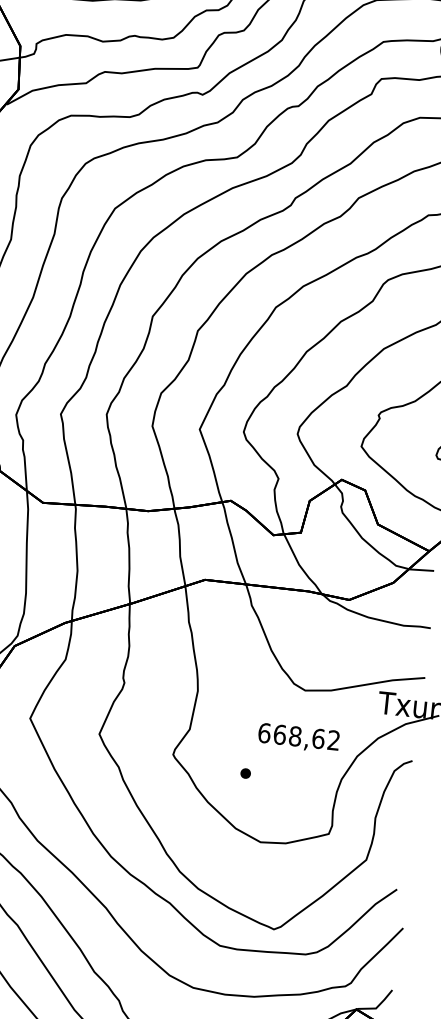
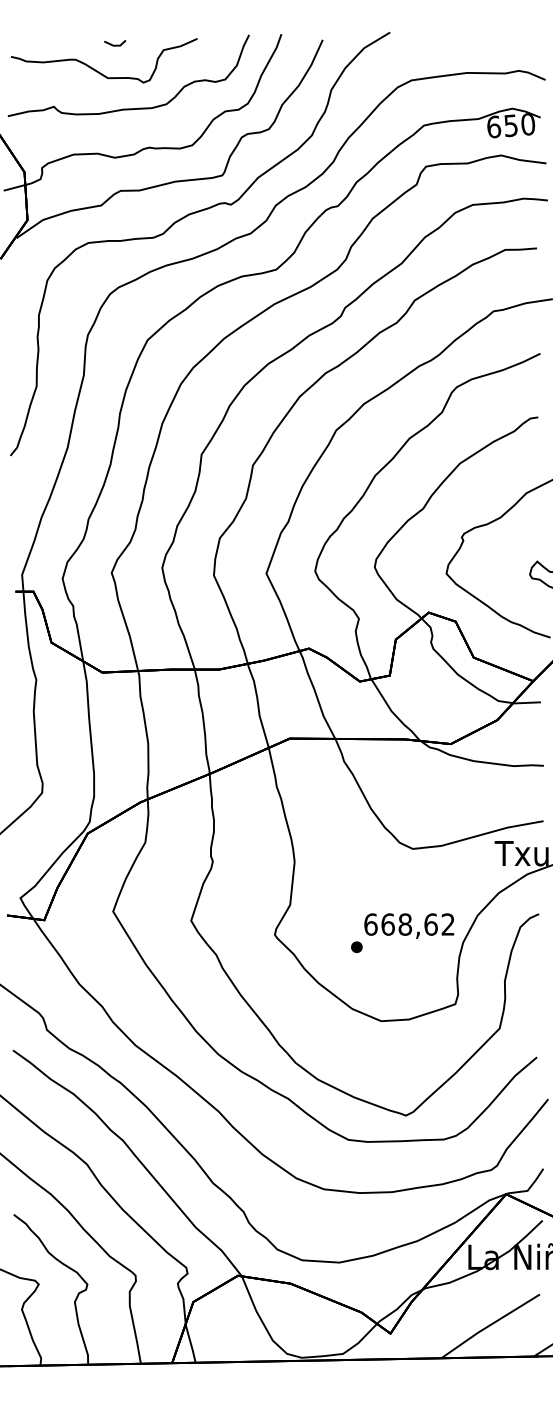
text: (299, 737) -> (409, 925), moved

